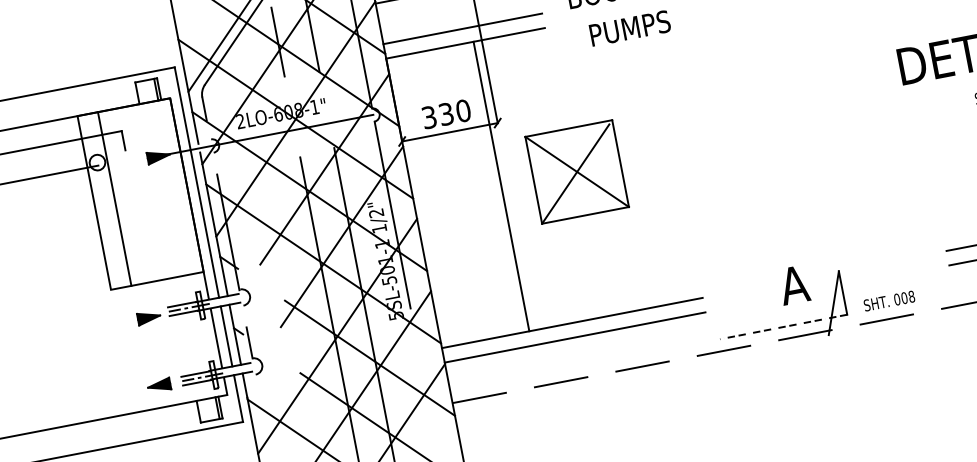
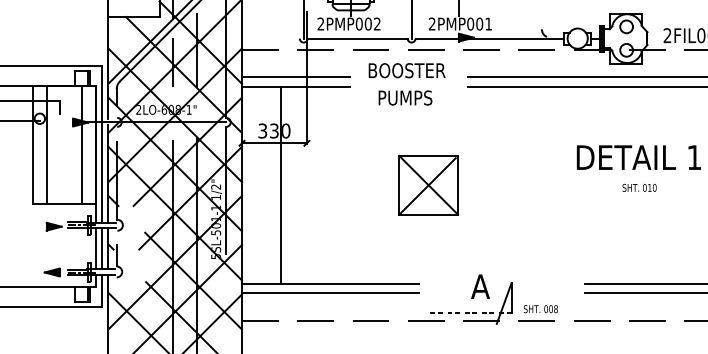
part: (576, 170) -> (428, 184), moved
line: (501, 186) -> (281, 185), moved
line: (166, 188) -> (81, 144), added

